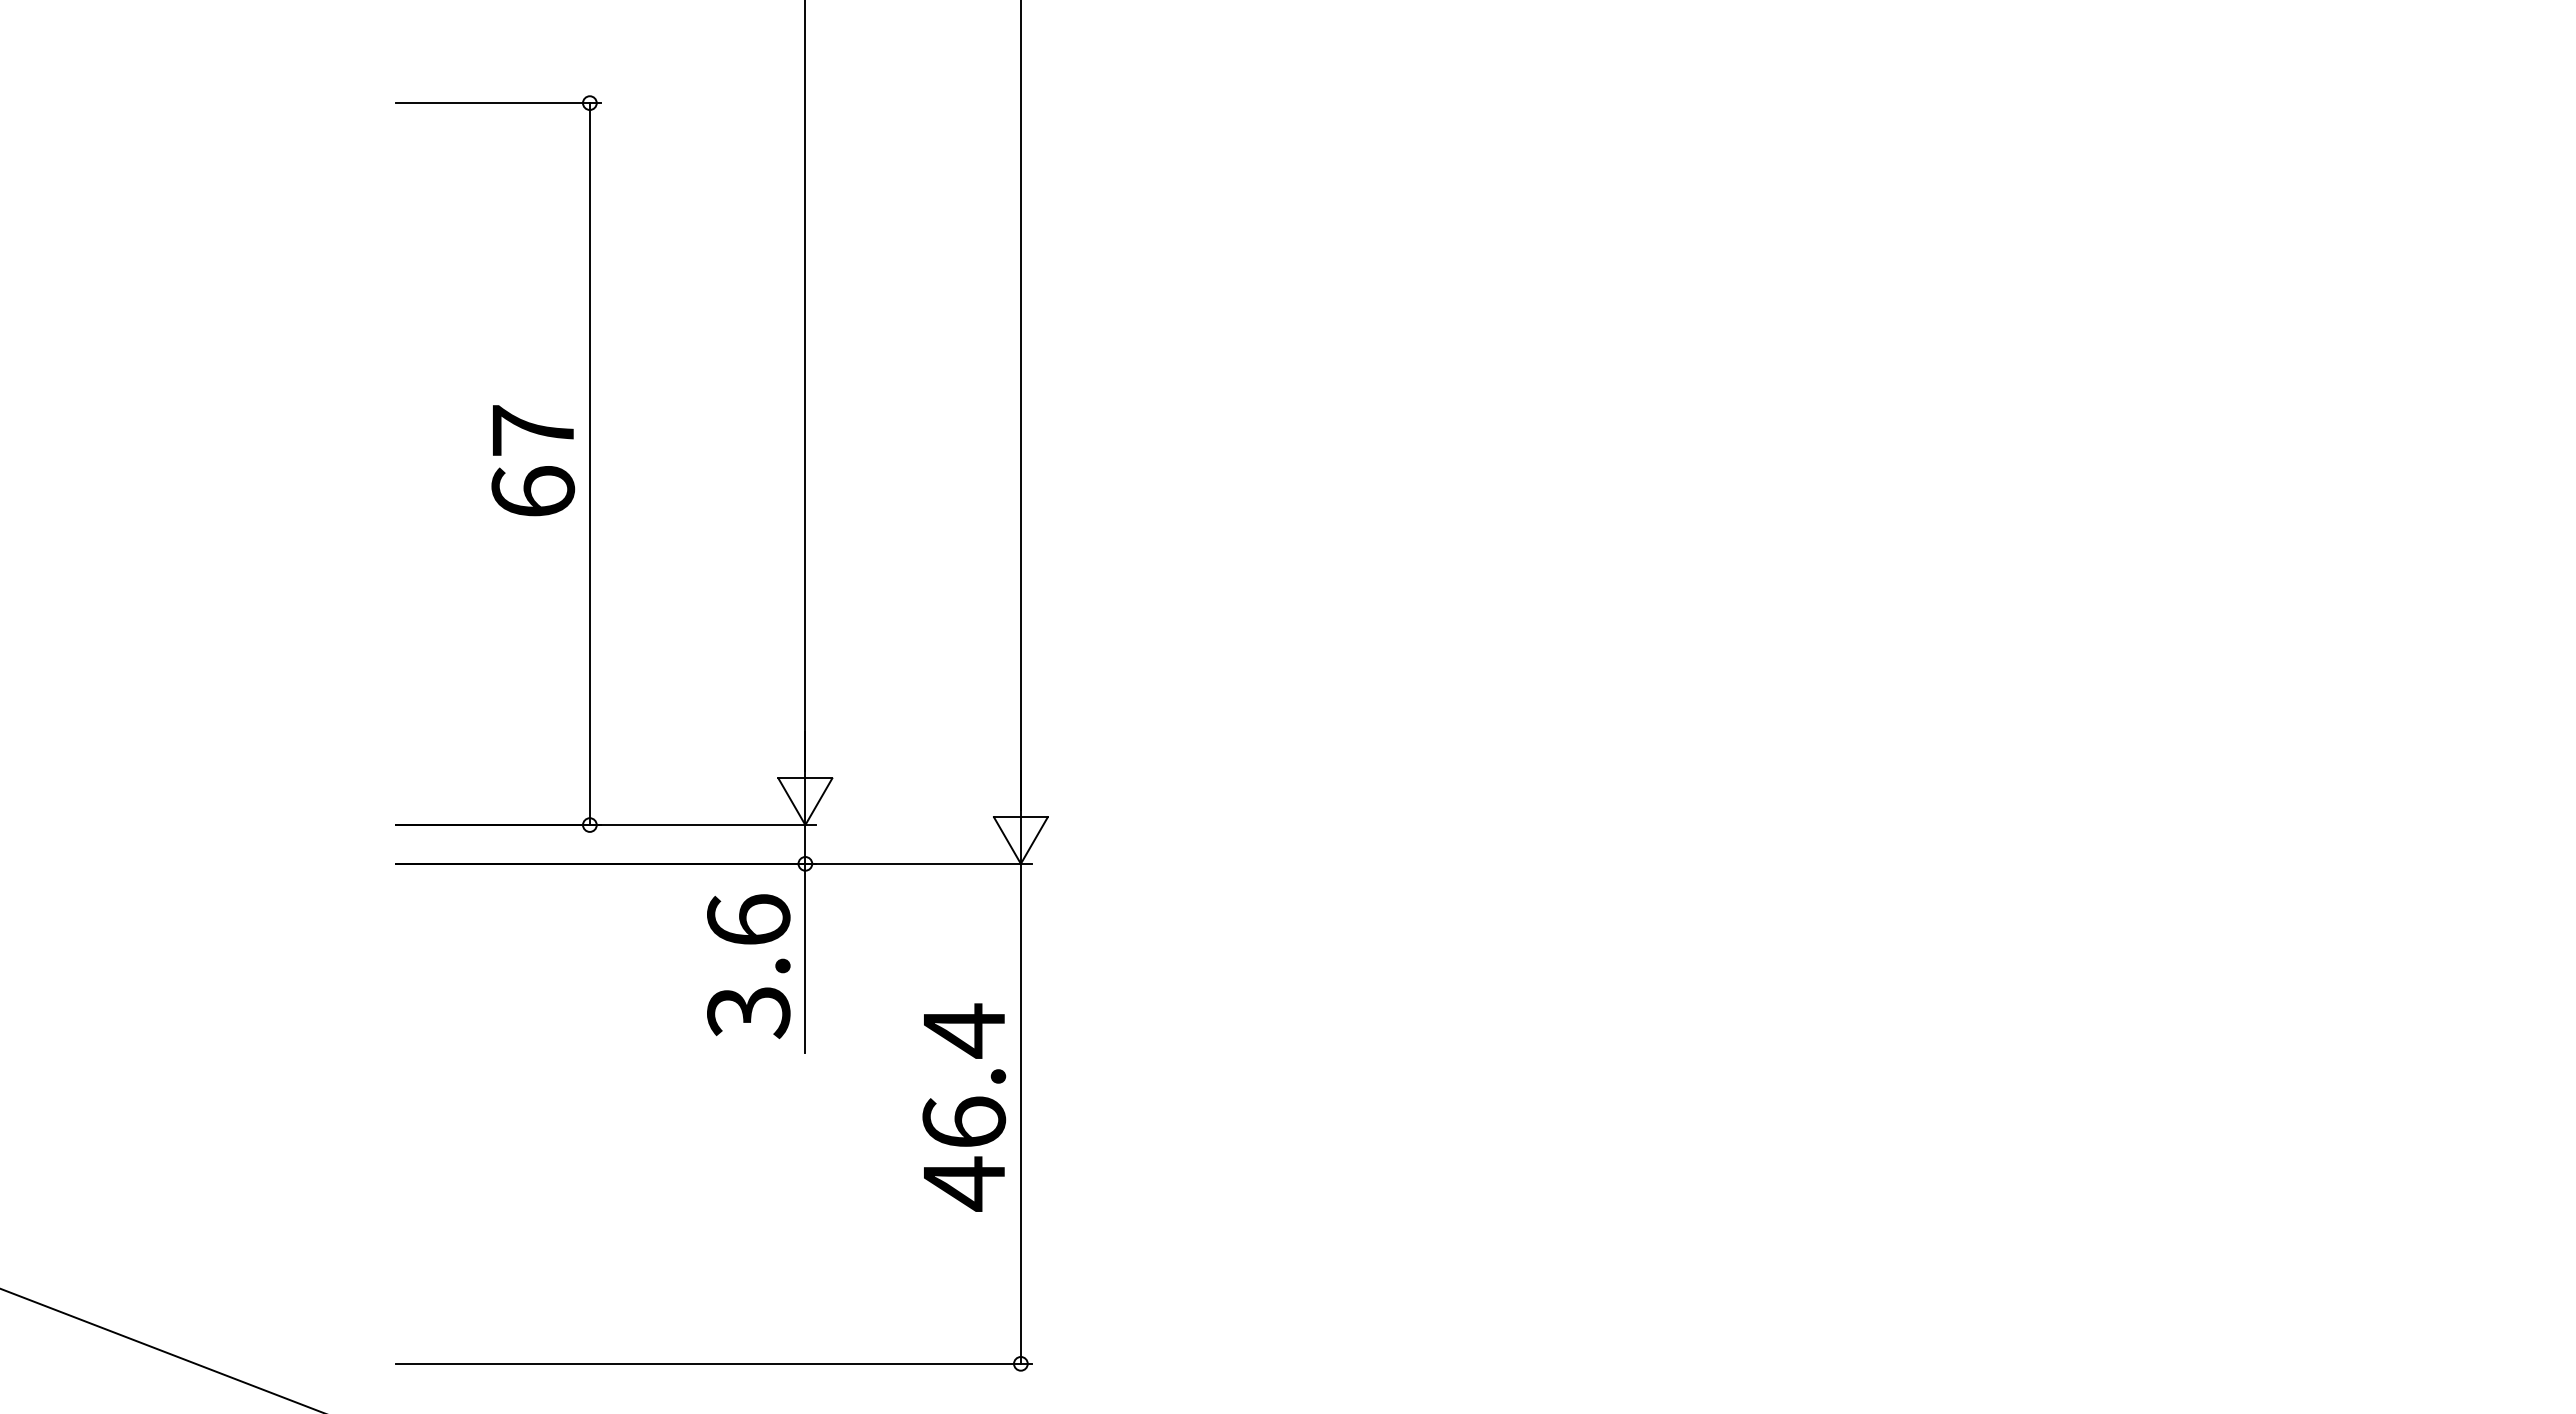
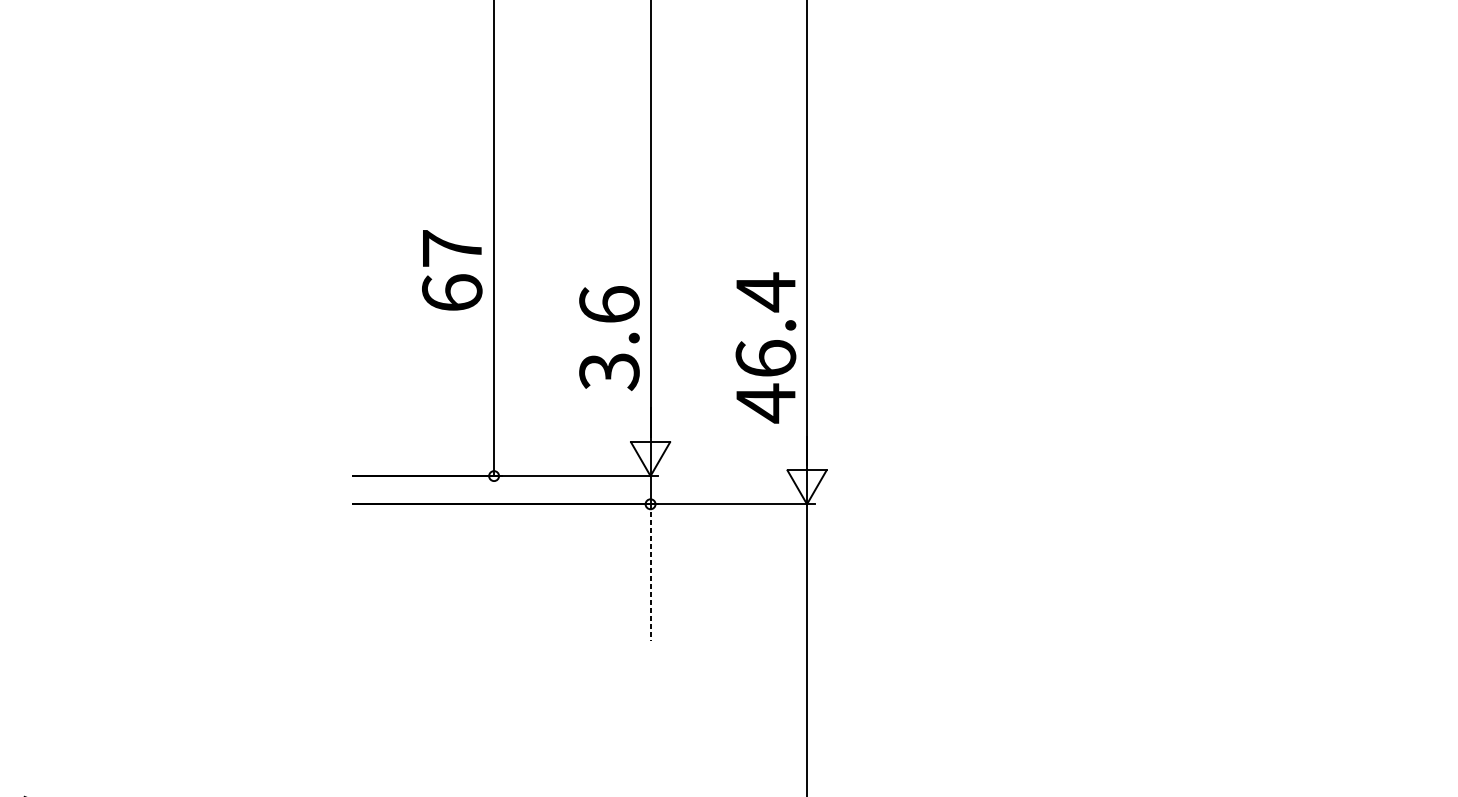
text: (533, 460) -> (452, 270), moved
line: (805, 958) -> (650, 572), solid -> dashed
text: (748, 966) -> (609, 338), moved
text: (964, 1107) -> (766, 347), moved

